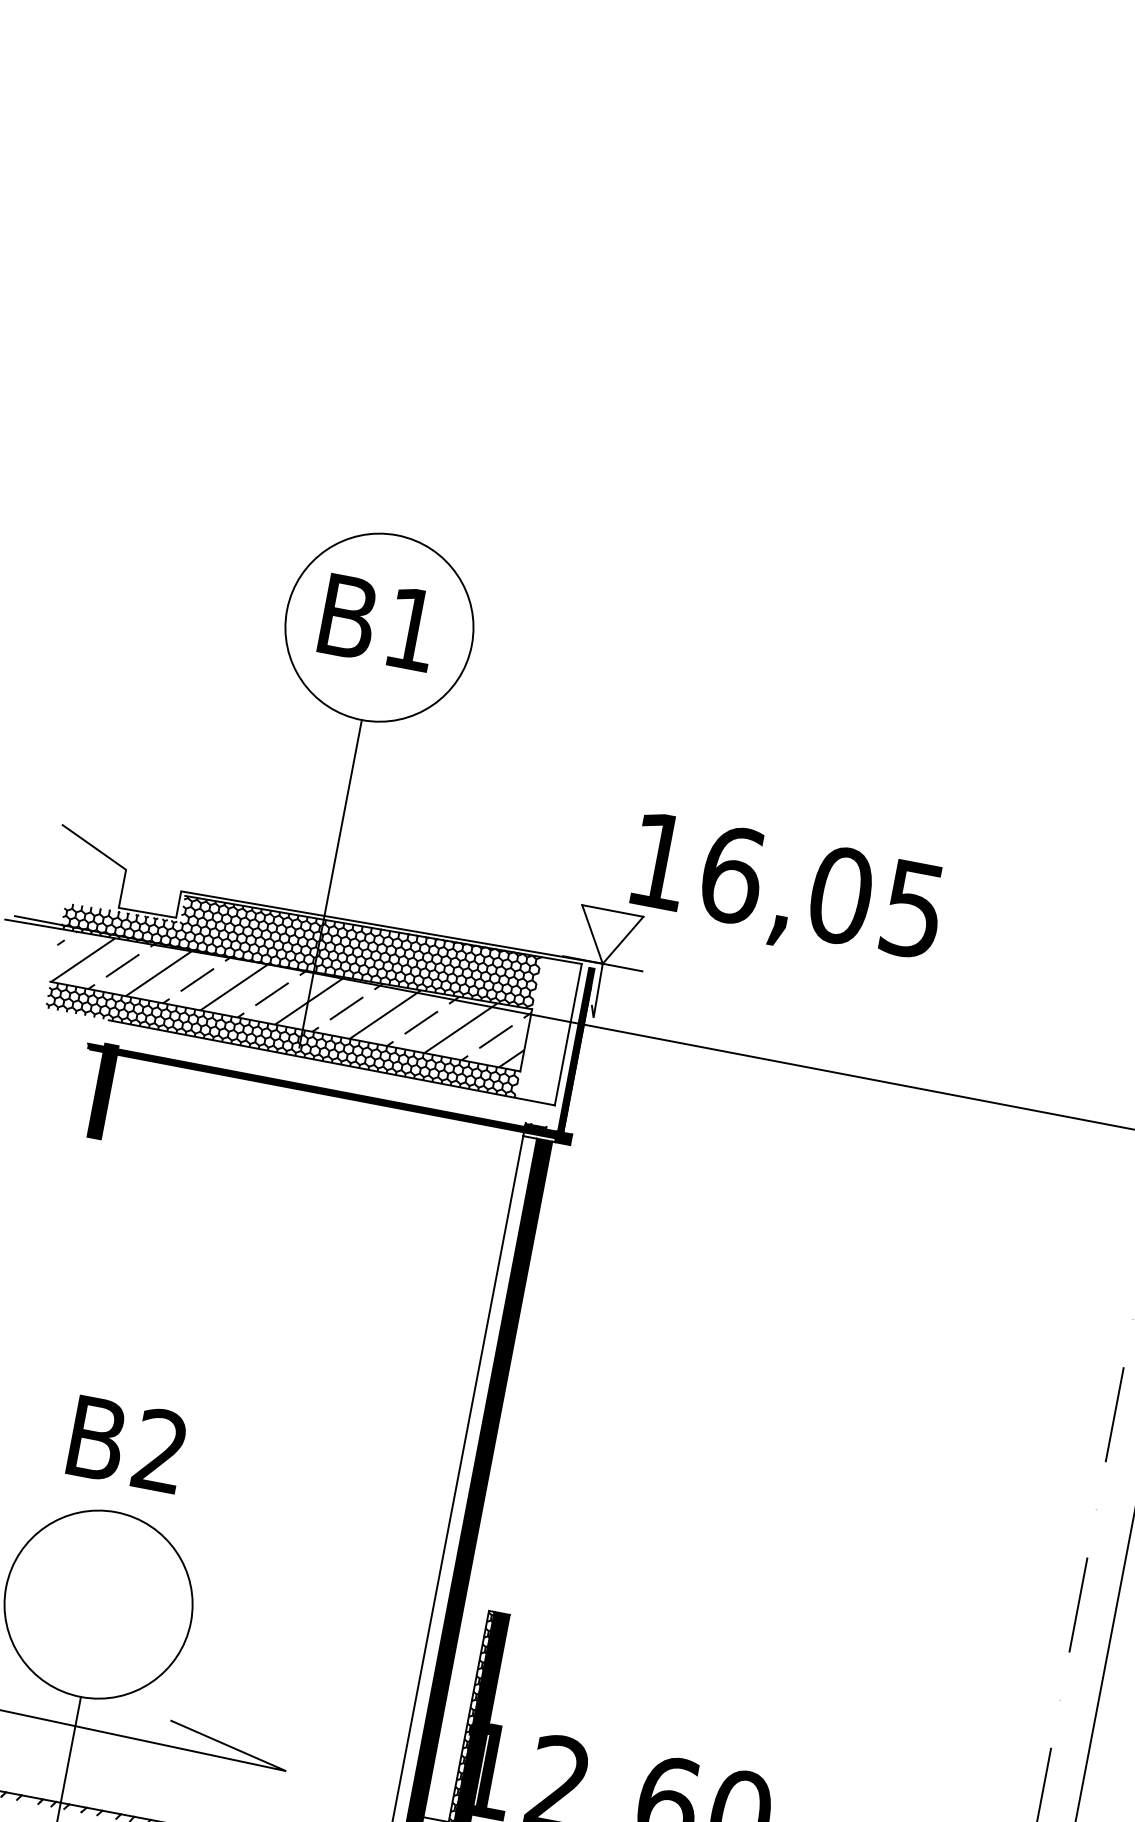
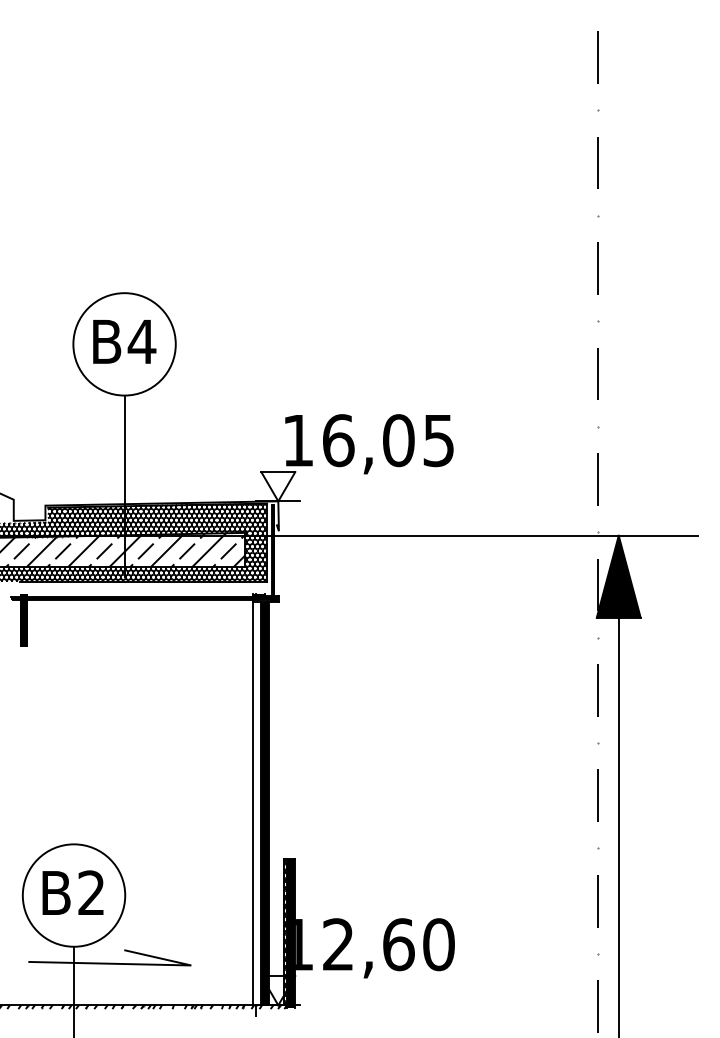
text: (410, 628) -> (141, 341), B1 -> B4
hatch: (549, 1030) -> (256, 542), added
text: (126, 1443) -> (72, 892), moved

